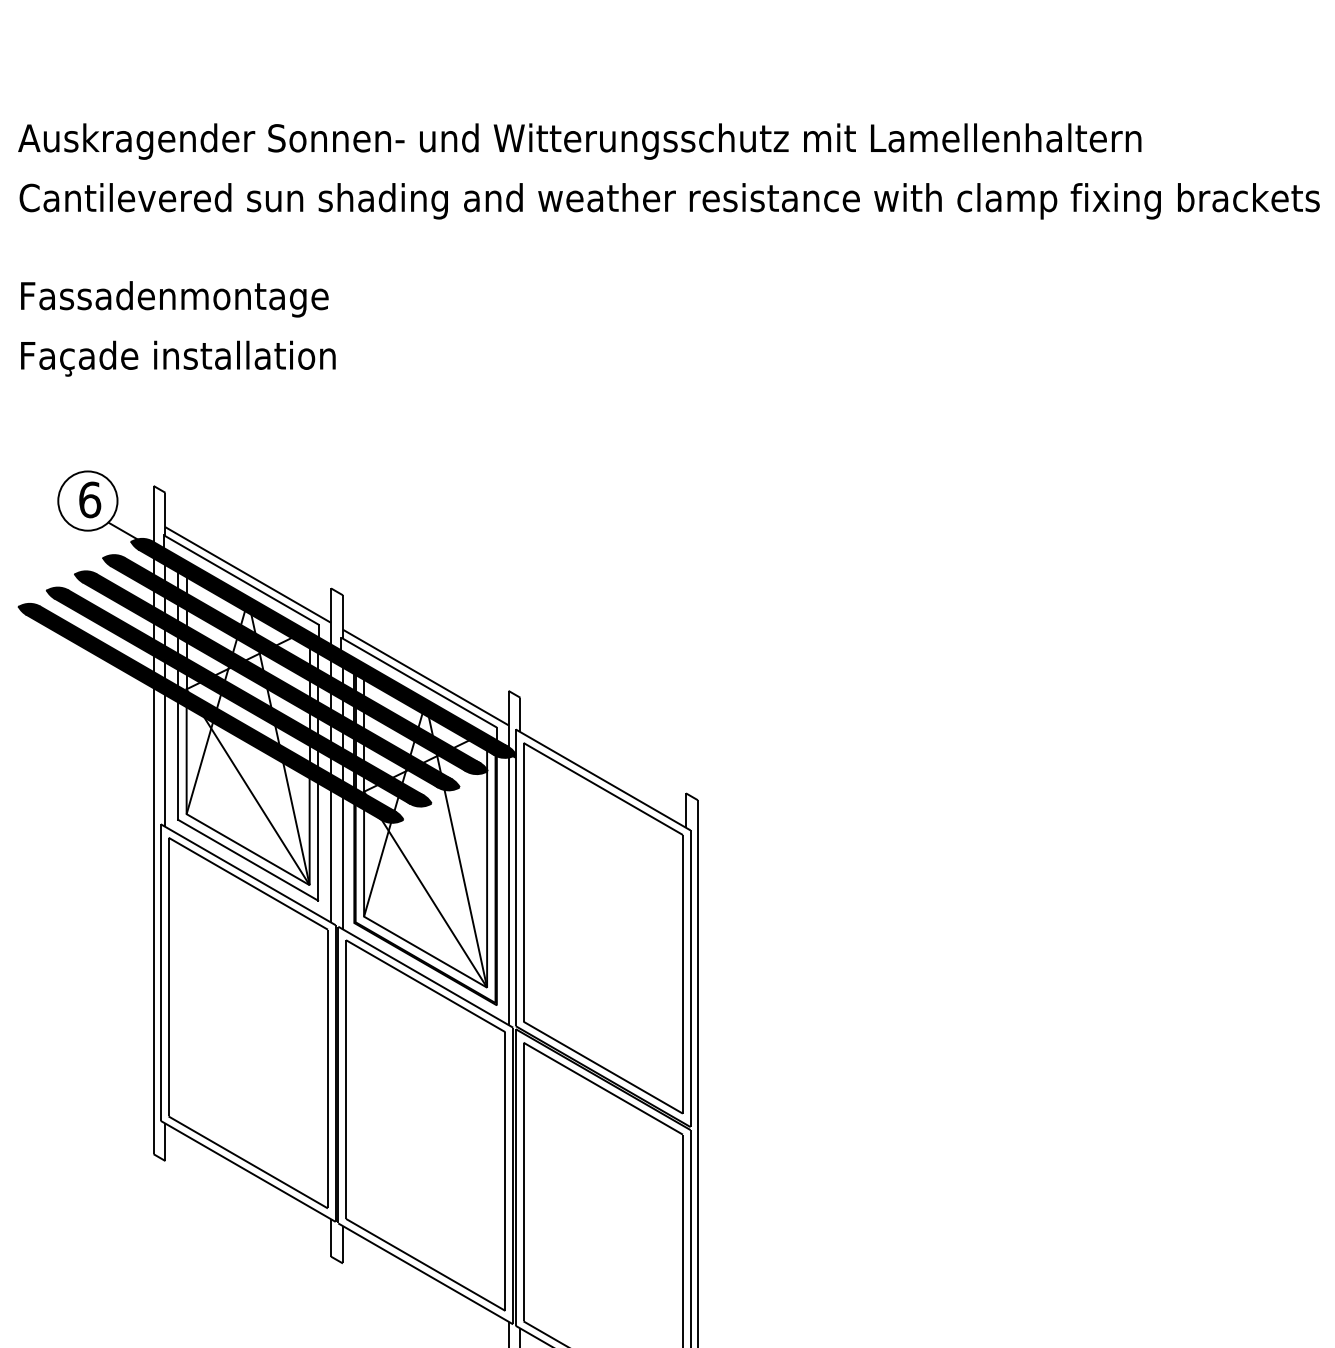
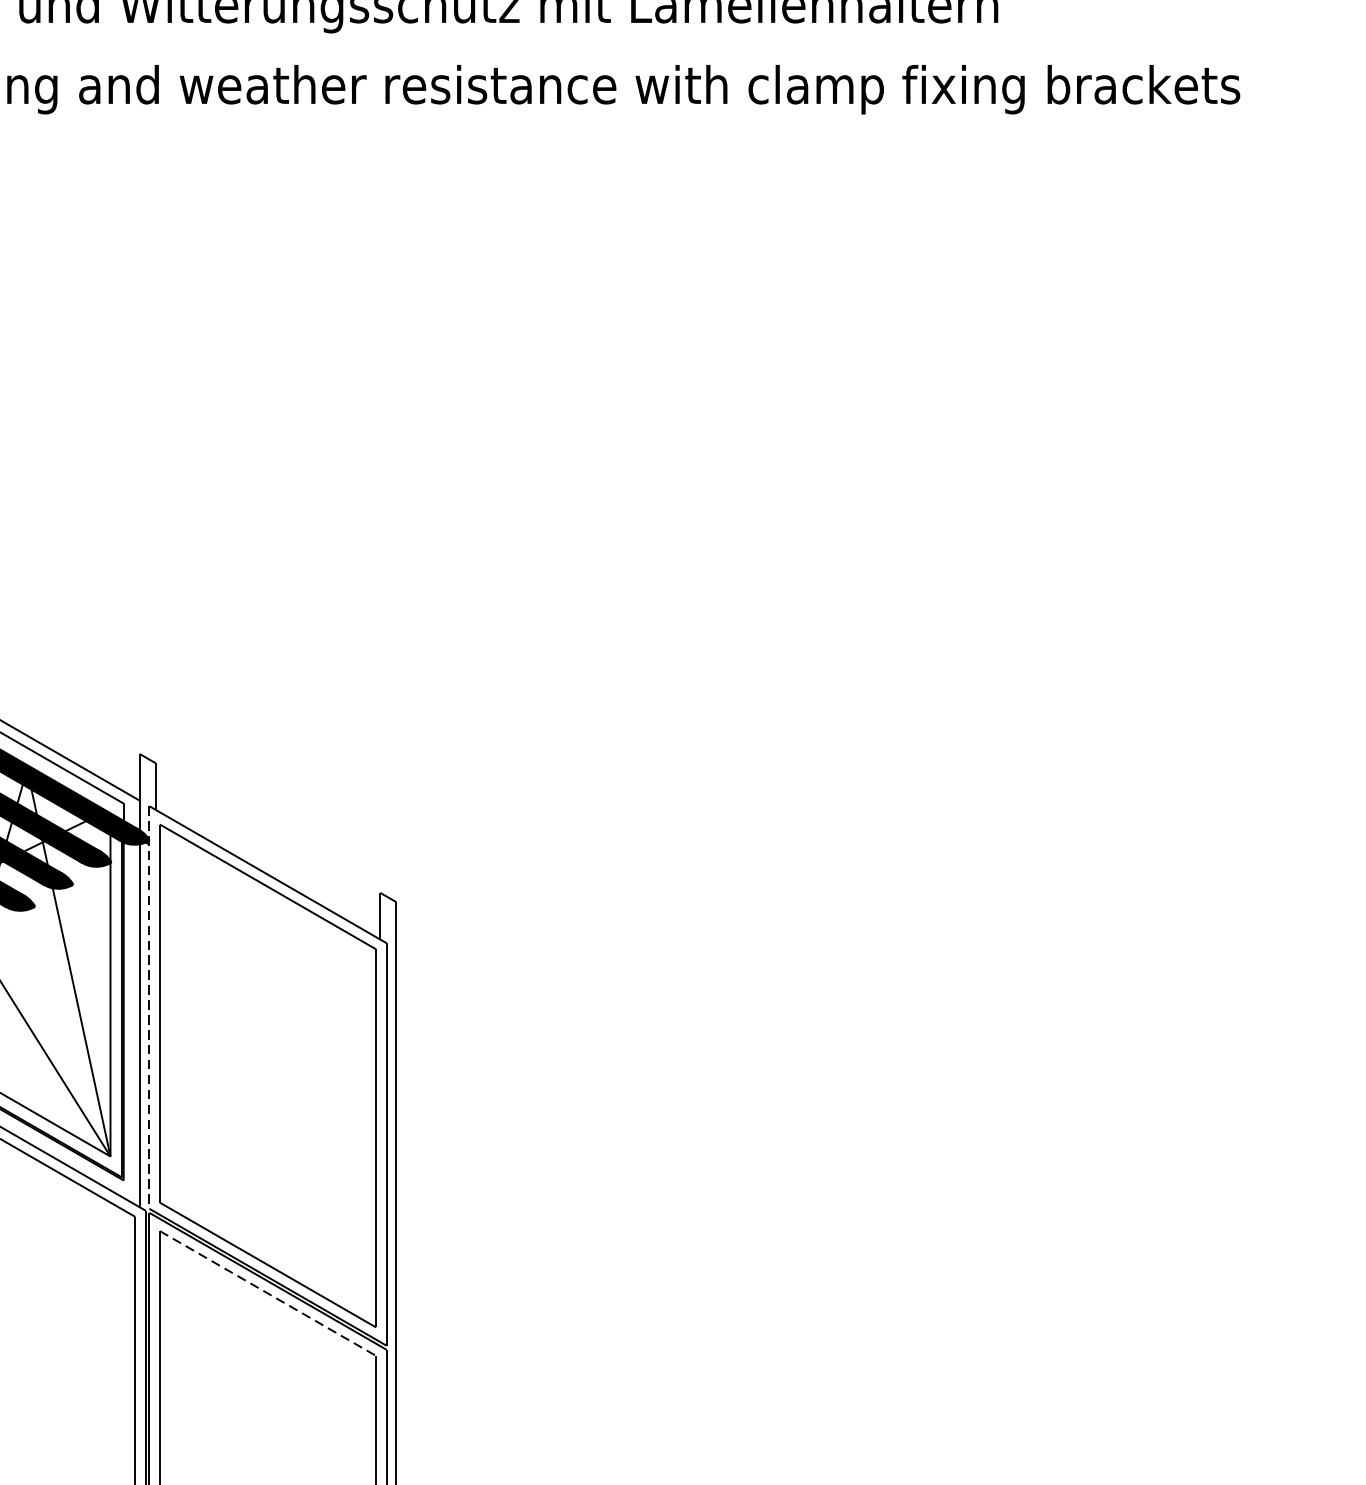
line: (515, 878) -> (149, 1008), solid -> dashed
line: (603, 1088) -> (268, 1293), solid -> dashed

